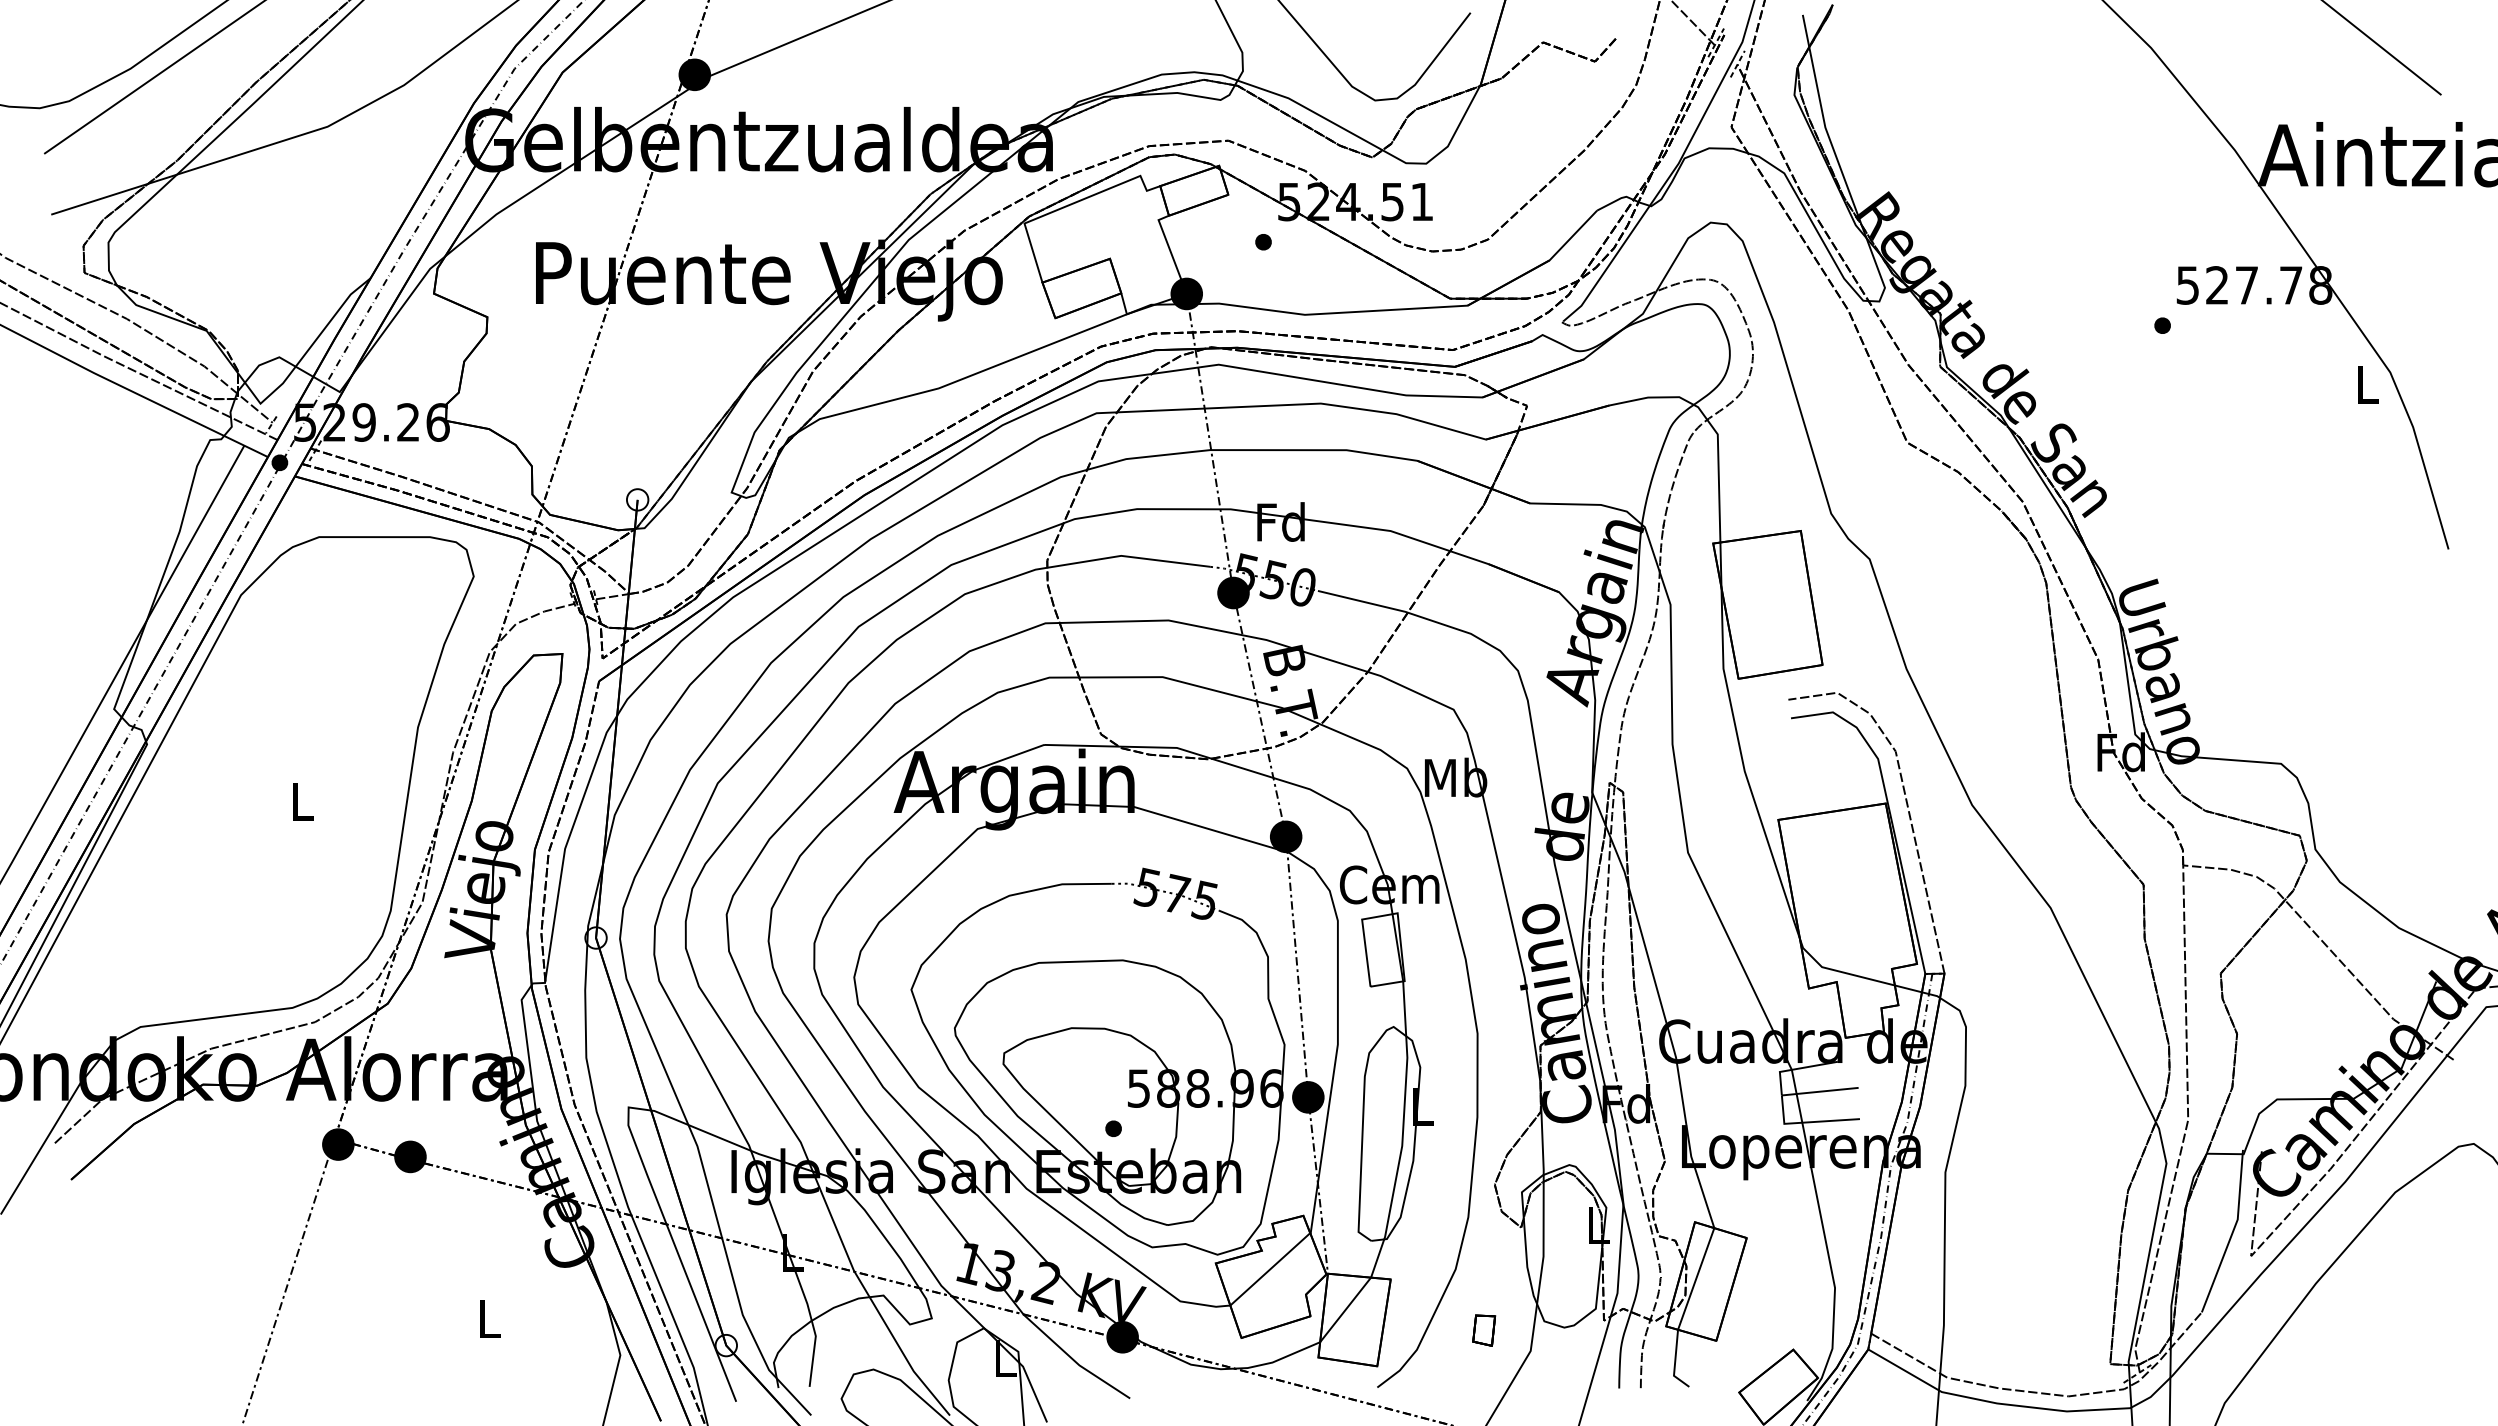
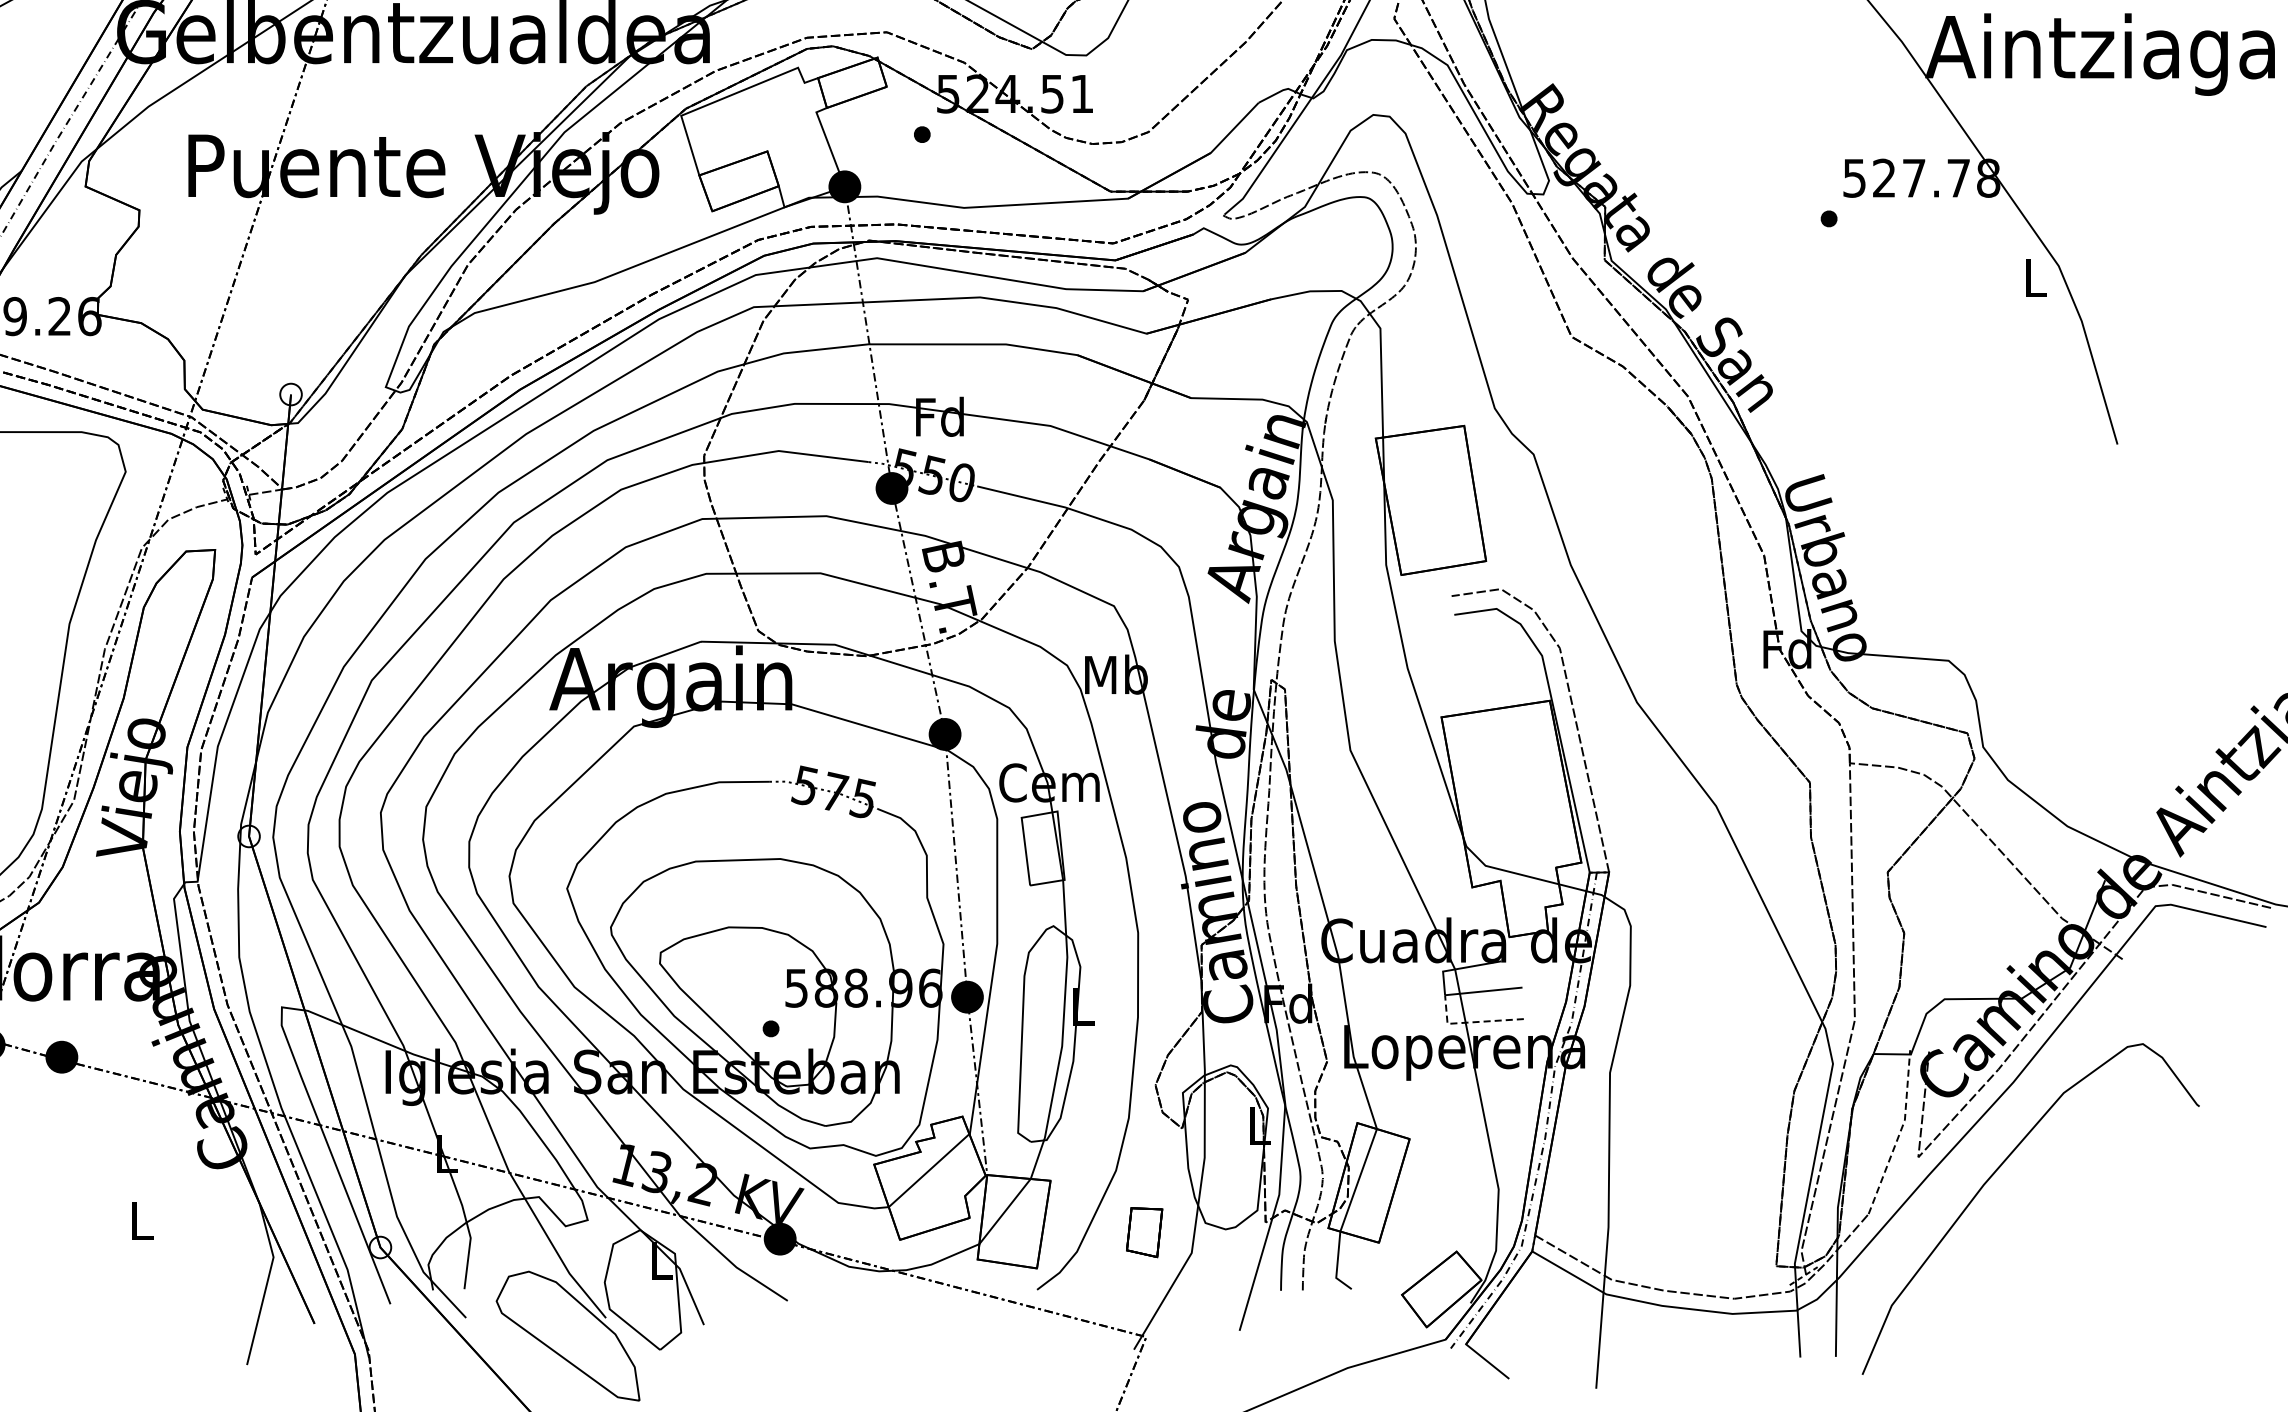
line: (1807, 1122) -> (1470, 1022), solid -> dashed
line: (2232, 1232) -> (1899, 1133), solid -> dashed
part: (1484, 1330) -> (1145, 1232), size x1.6

